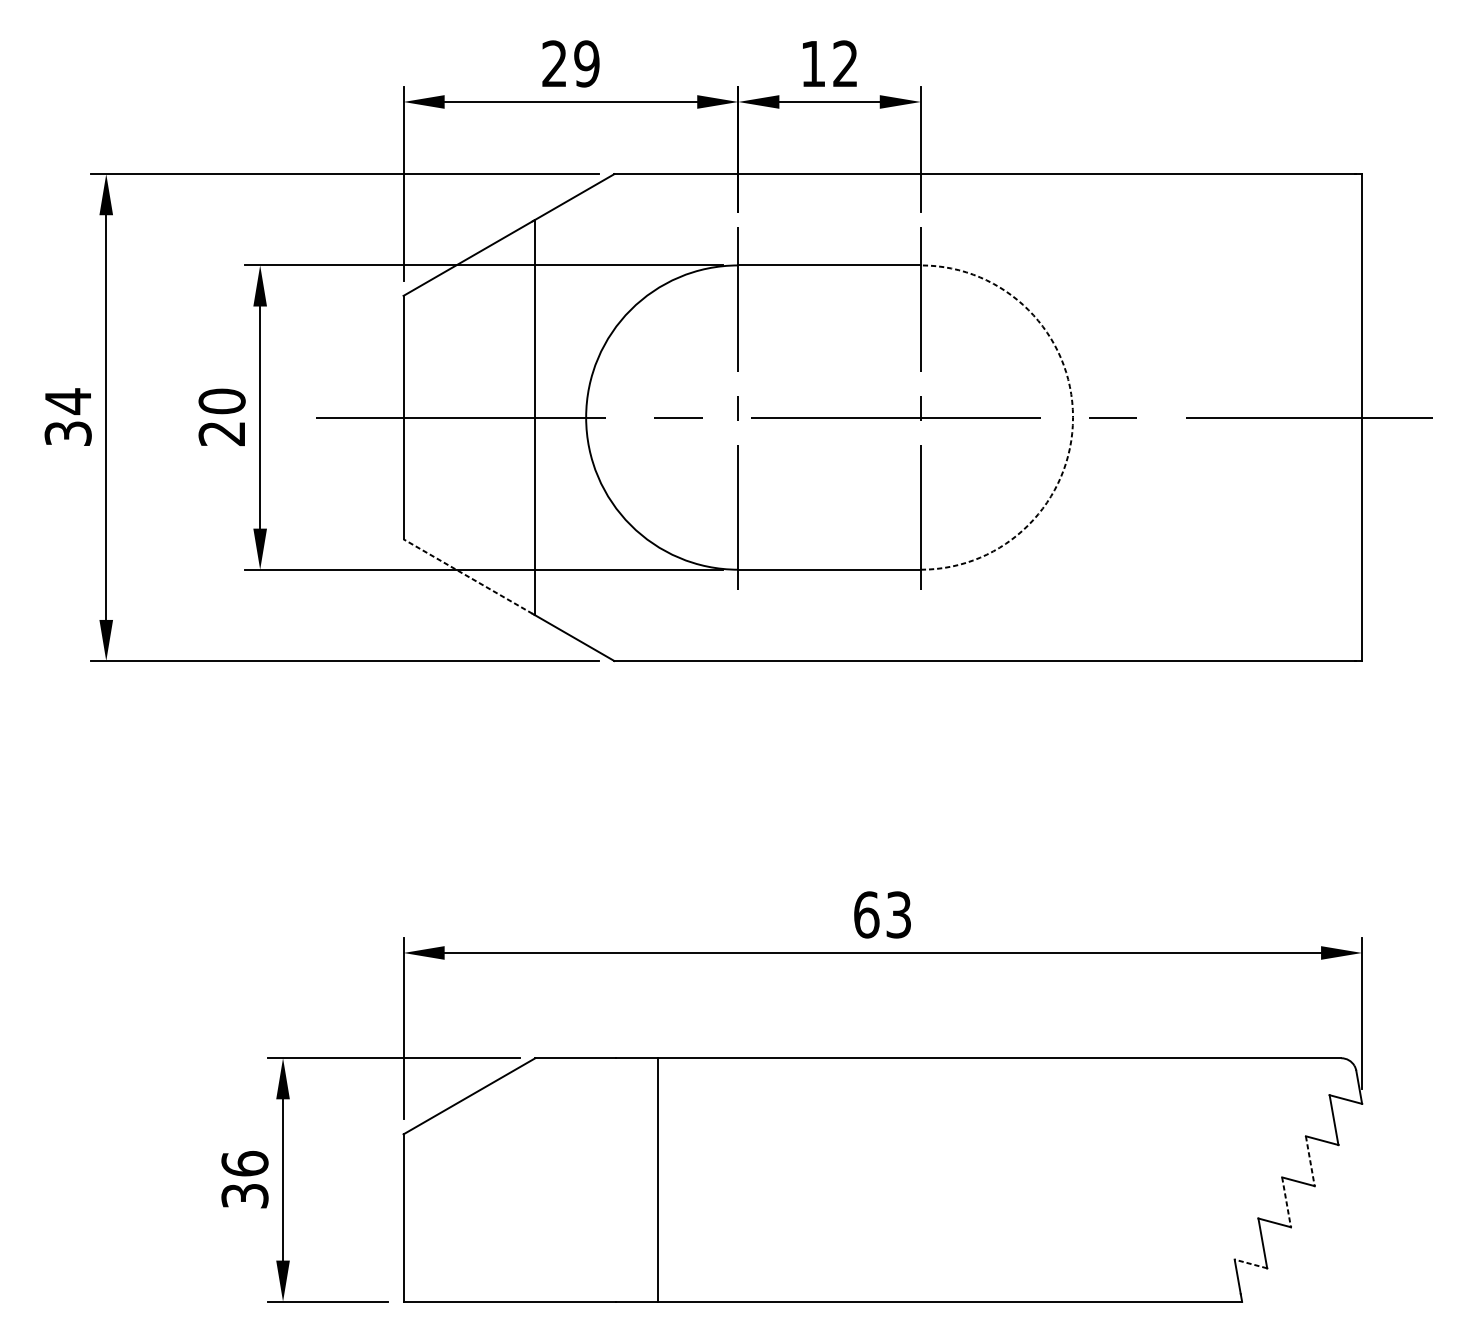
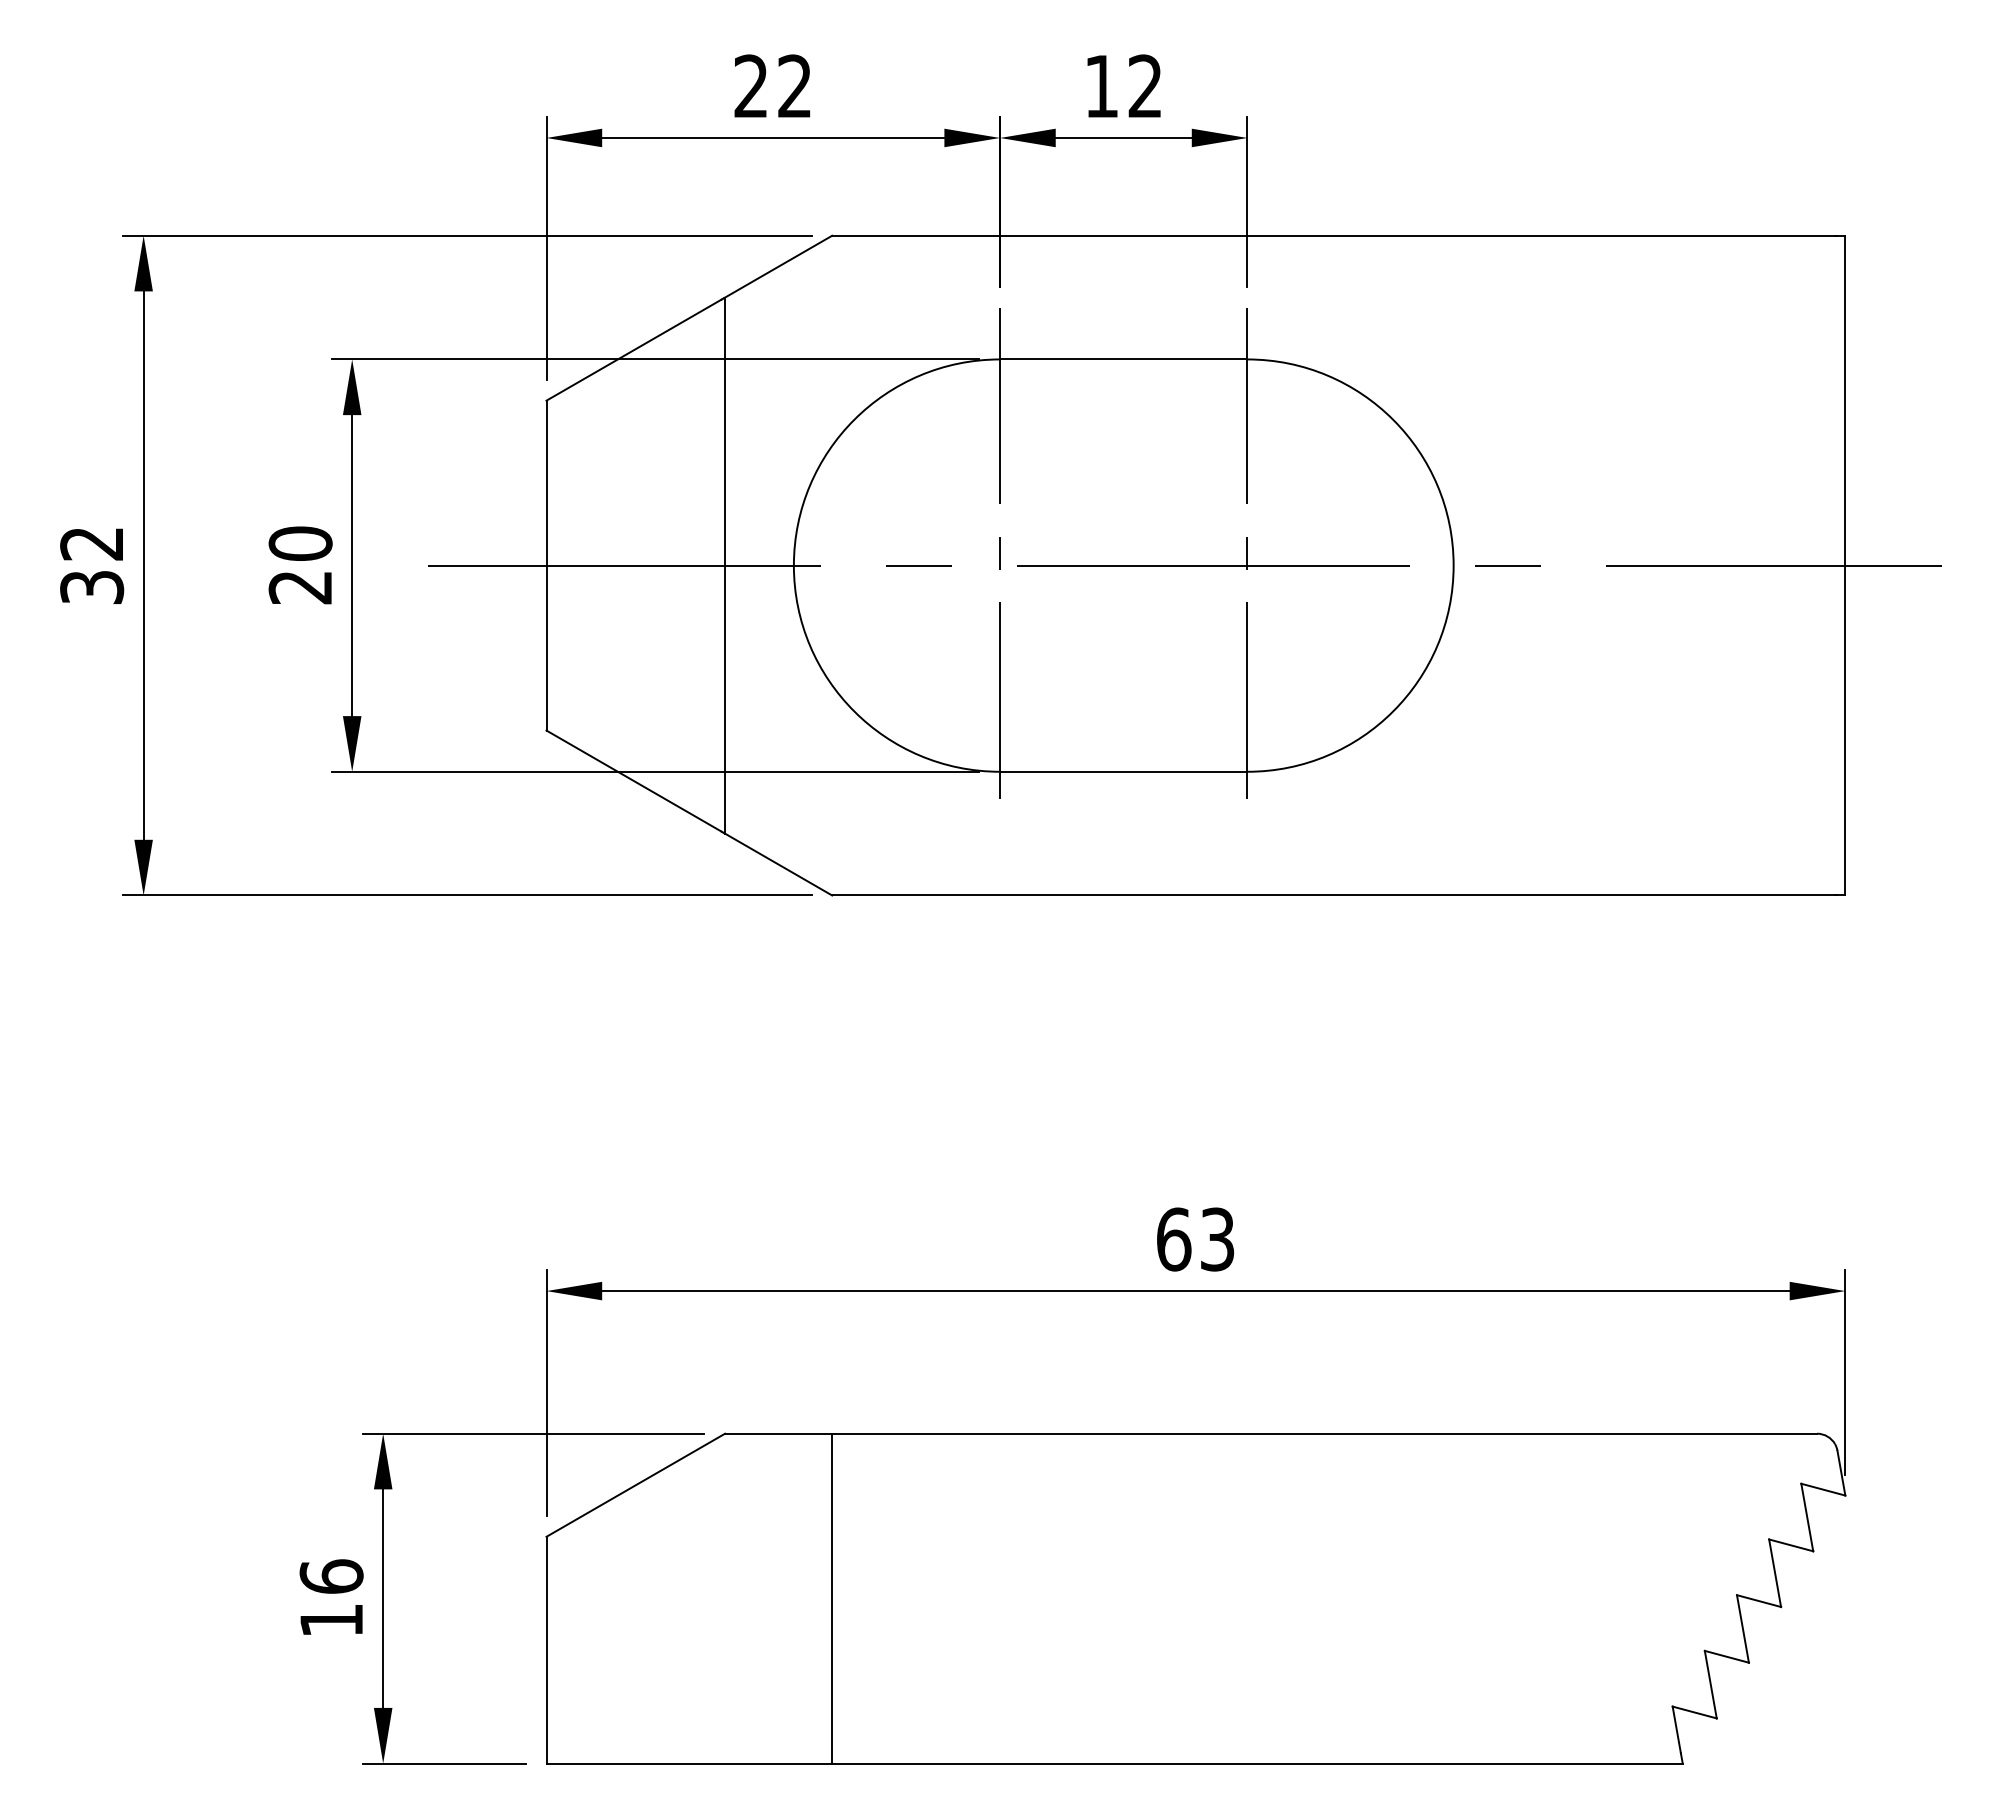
text: (586, 63) -> (794, 86), 29 -> 22
text: (67, 401) -> (91, 543), 34 -> 32
arc: (1072, 417) -> (1453, 565), dashed -> solid
line: (467, 576) -> (633, 780), dashed -> solid
line: (1310, 1161) -> (1775, 1573), dashed -> solid
line: (658, 1179) -> (832, 1598), moved
text: (244, 1196) -> (331, 1620), 36 -> 16
line: (1286, 1202) -> (1743, 1629), dashed -> solid
line: (1250, 1263) -> (1694, 1712), dashed -> solid

